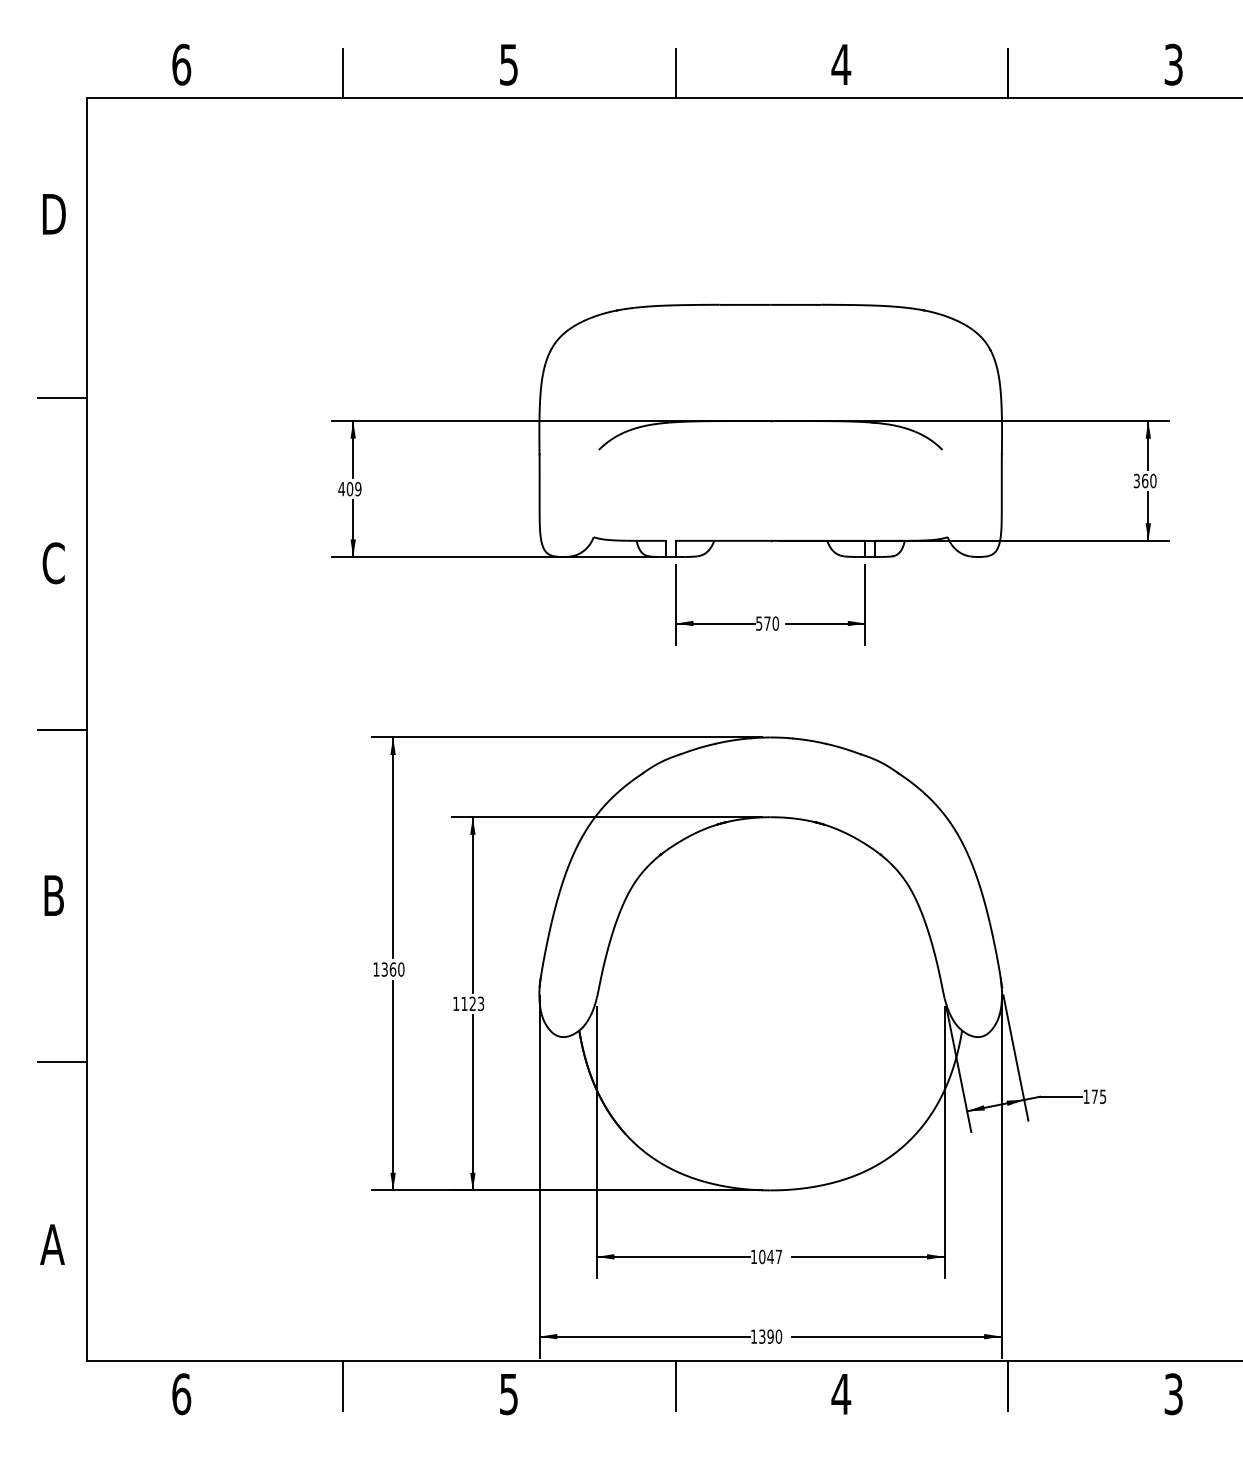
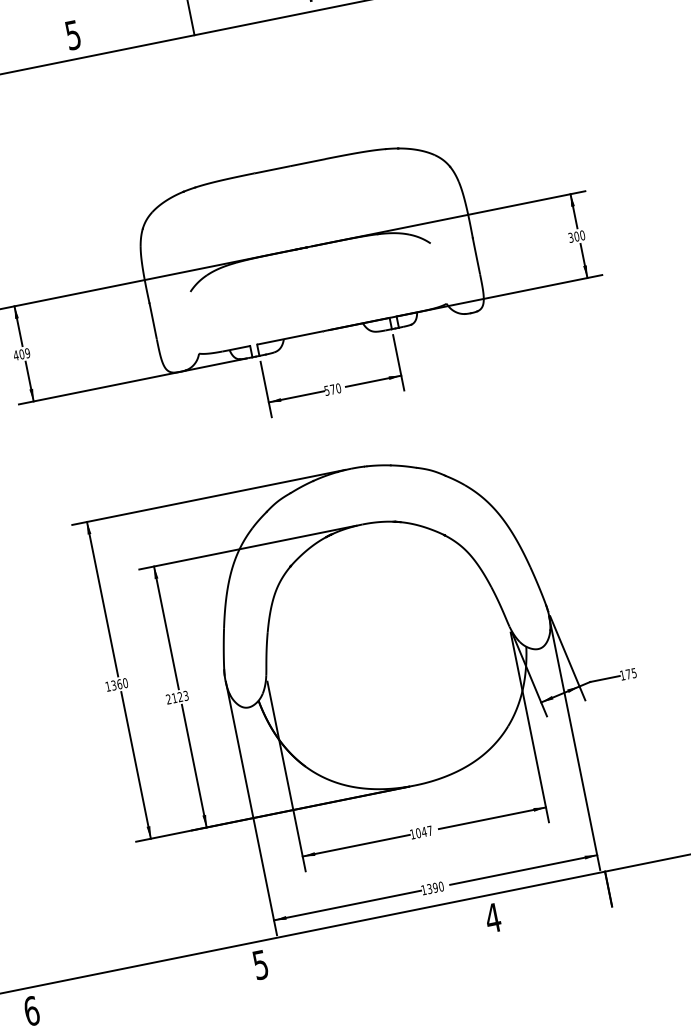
text: (1145, 480) -> (576, 236), 360 -> 300
text: (456, 1003) -> (168, 699), 1123 -> 2123
line: (343, 1386) -> (143, 982), removed
line: (675, 1386) -> (376, 936), removed

